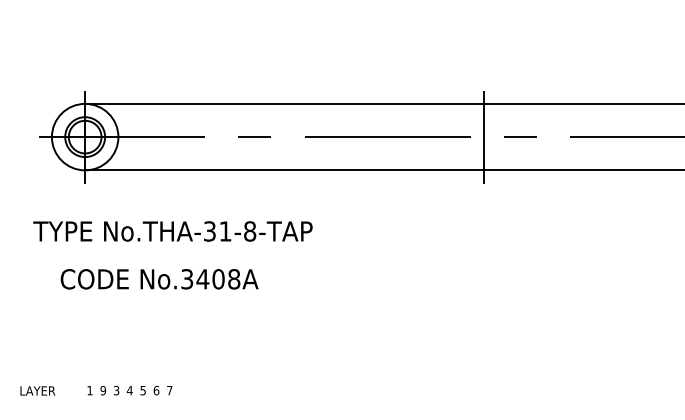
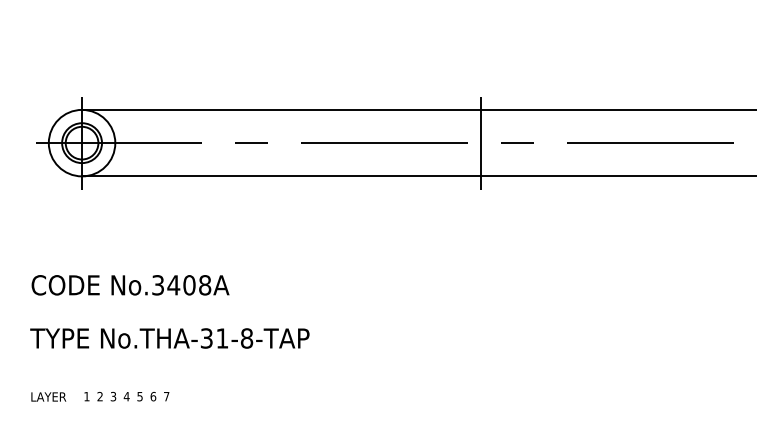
text: (172, 231) -> (169, 338), moved
text: (159, 279) -> (130, 285), moved
text: (37, 390) -> (48, 396), moved
text: (102, 390) -> (99, 396), 9 -> 2

